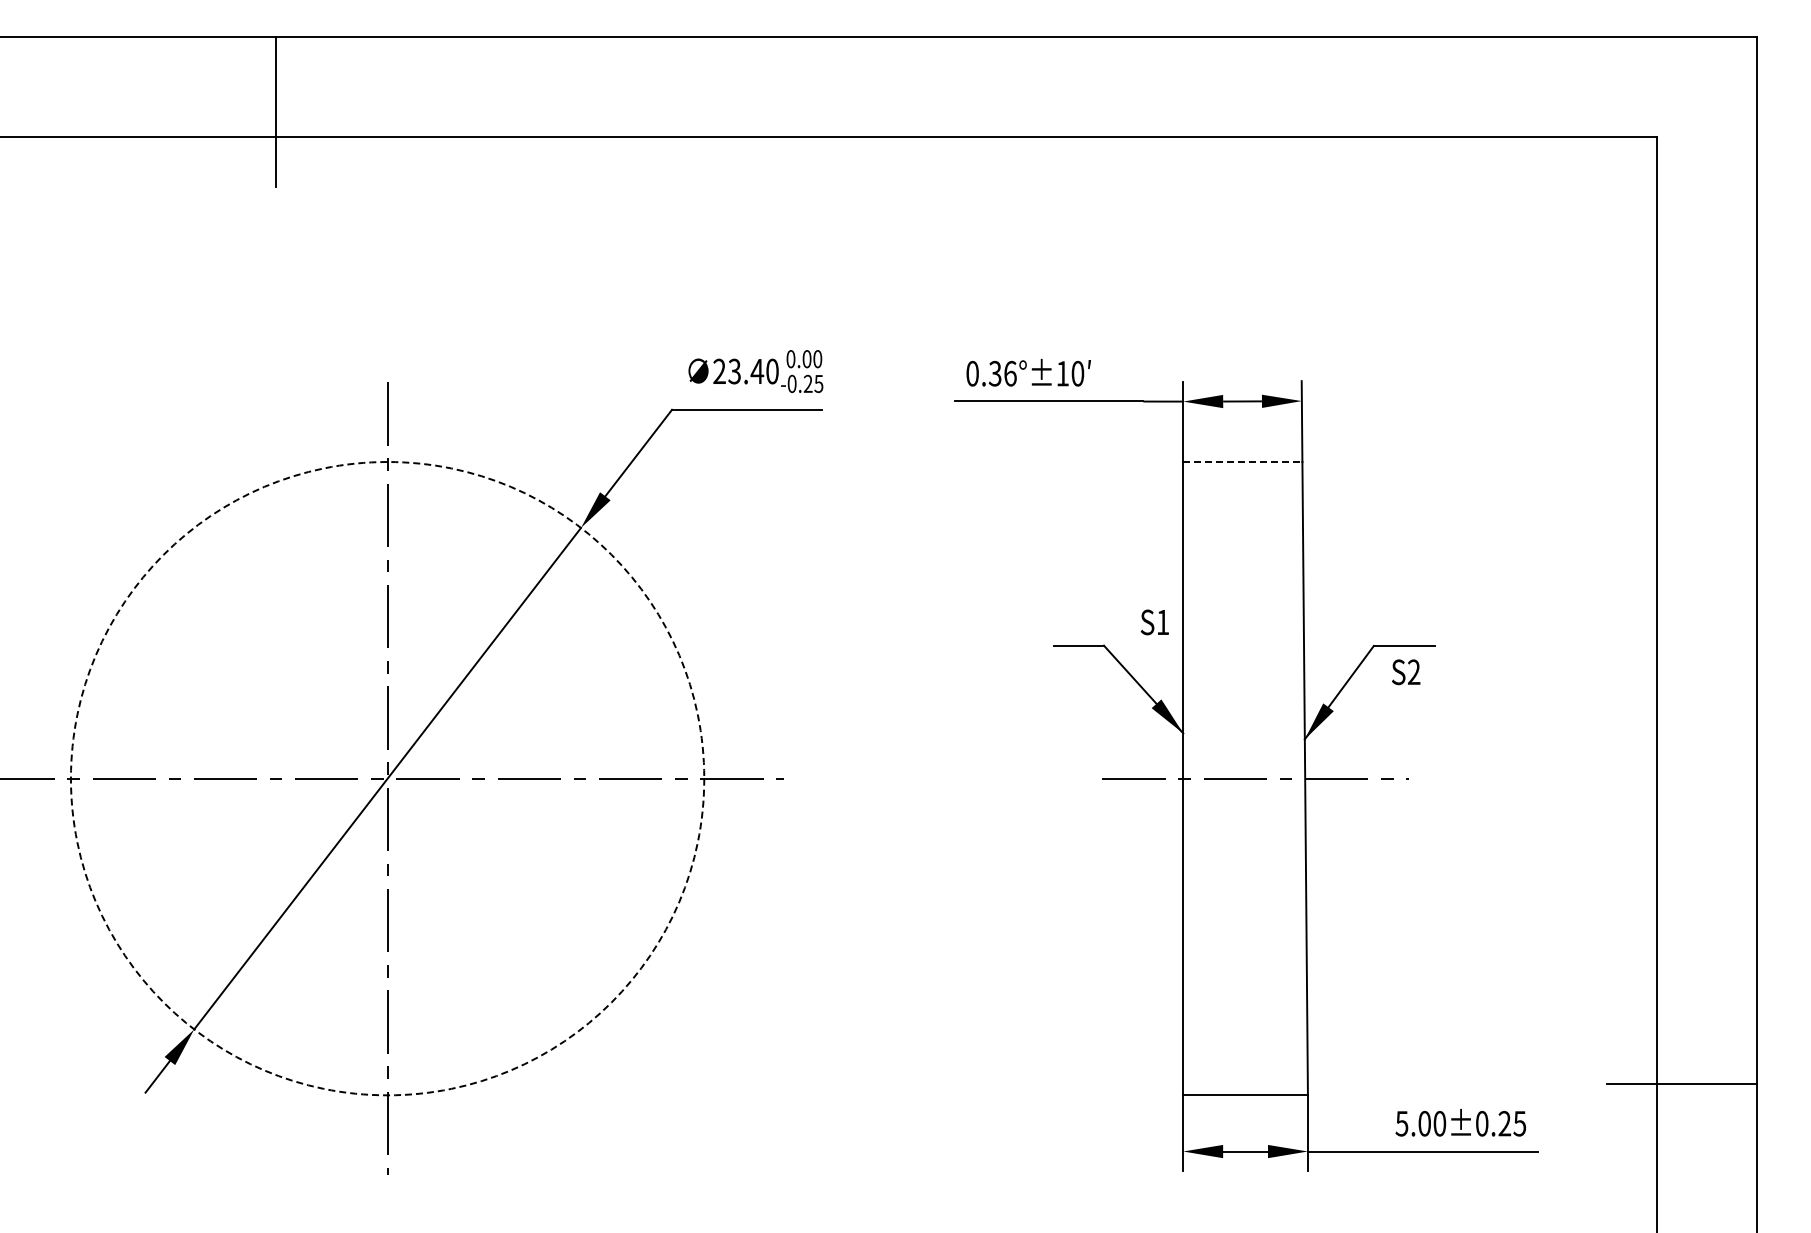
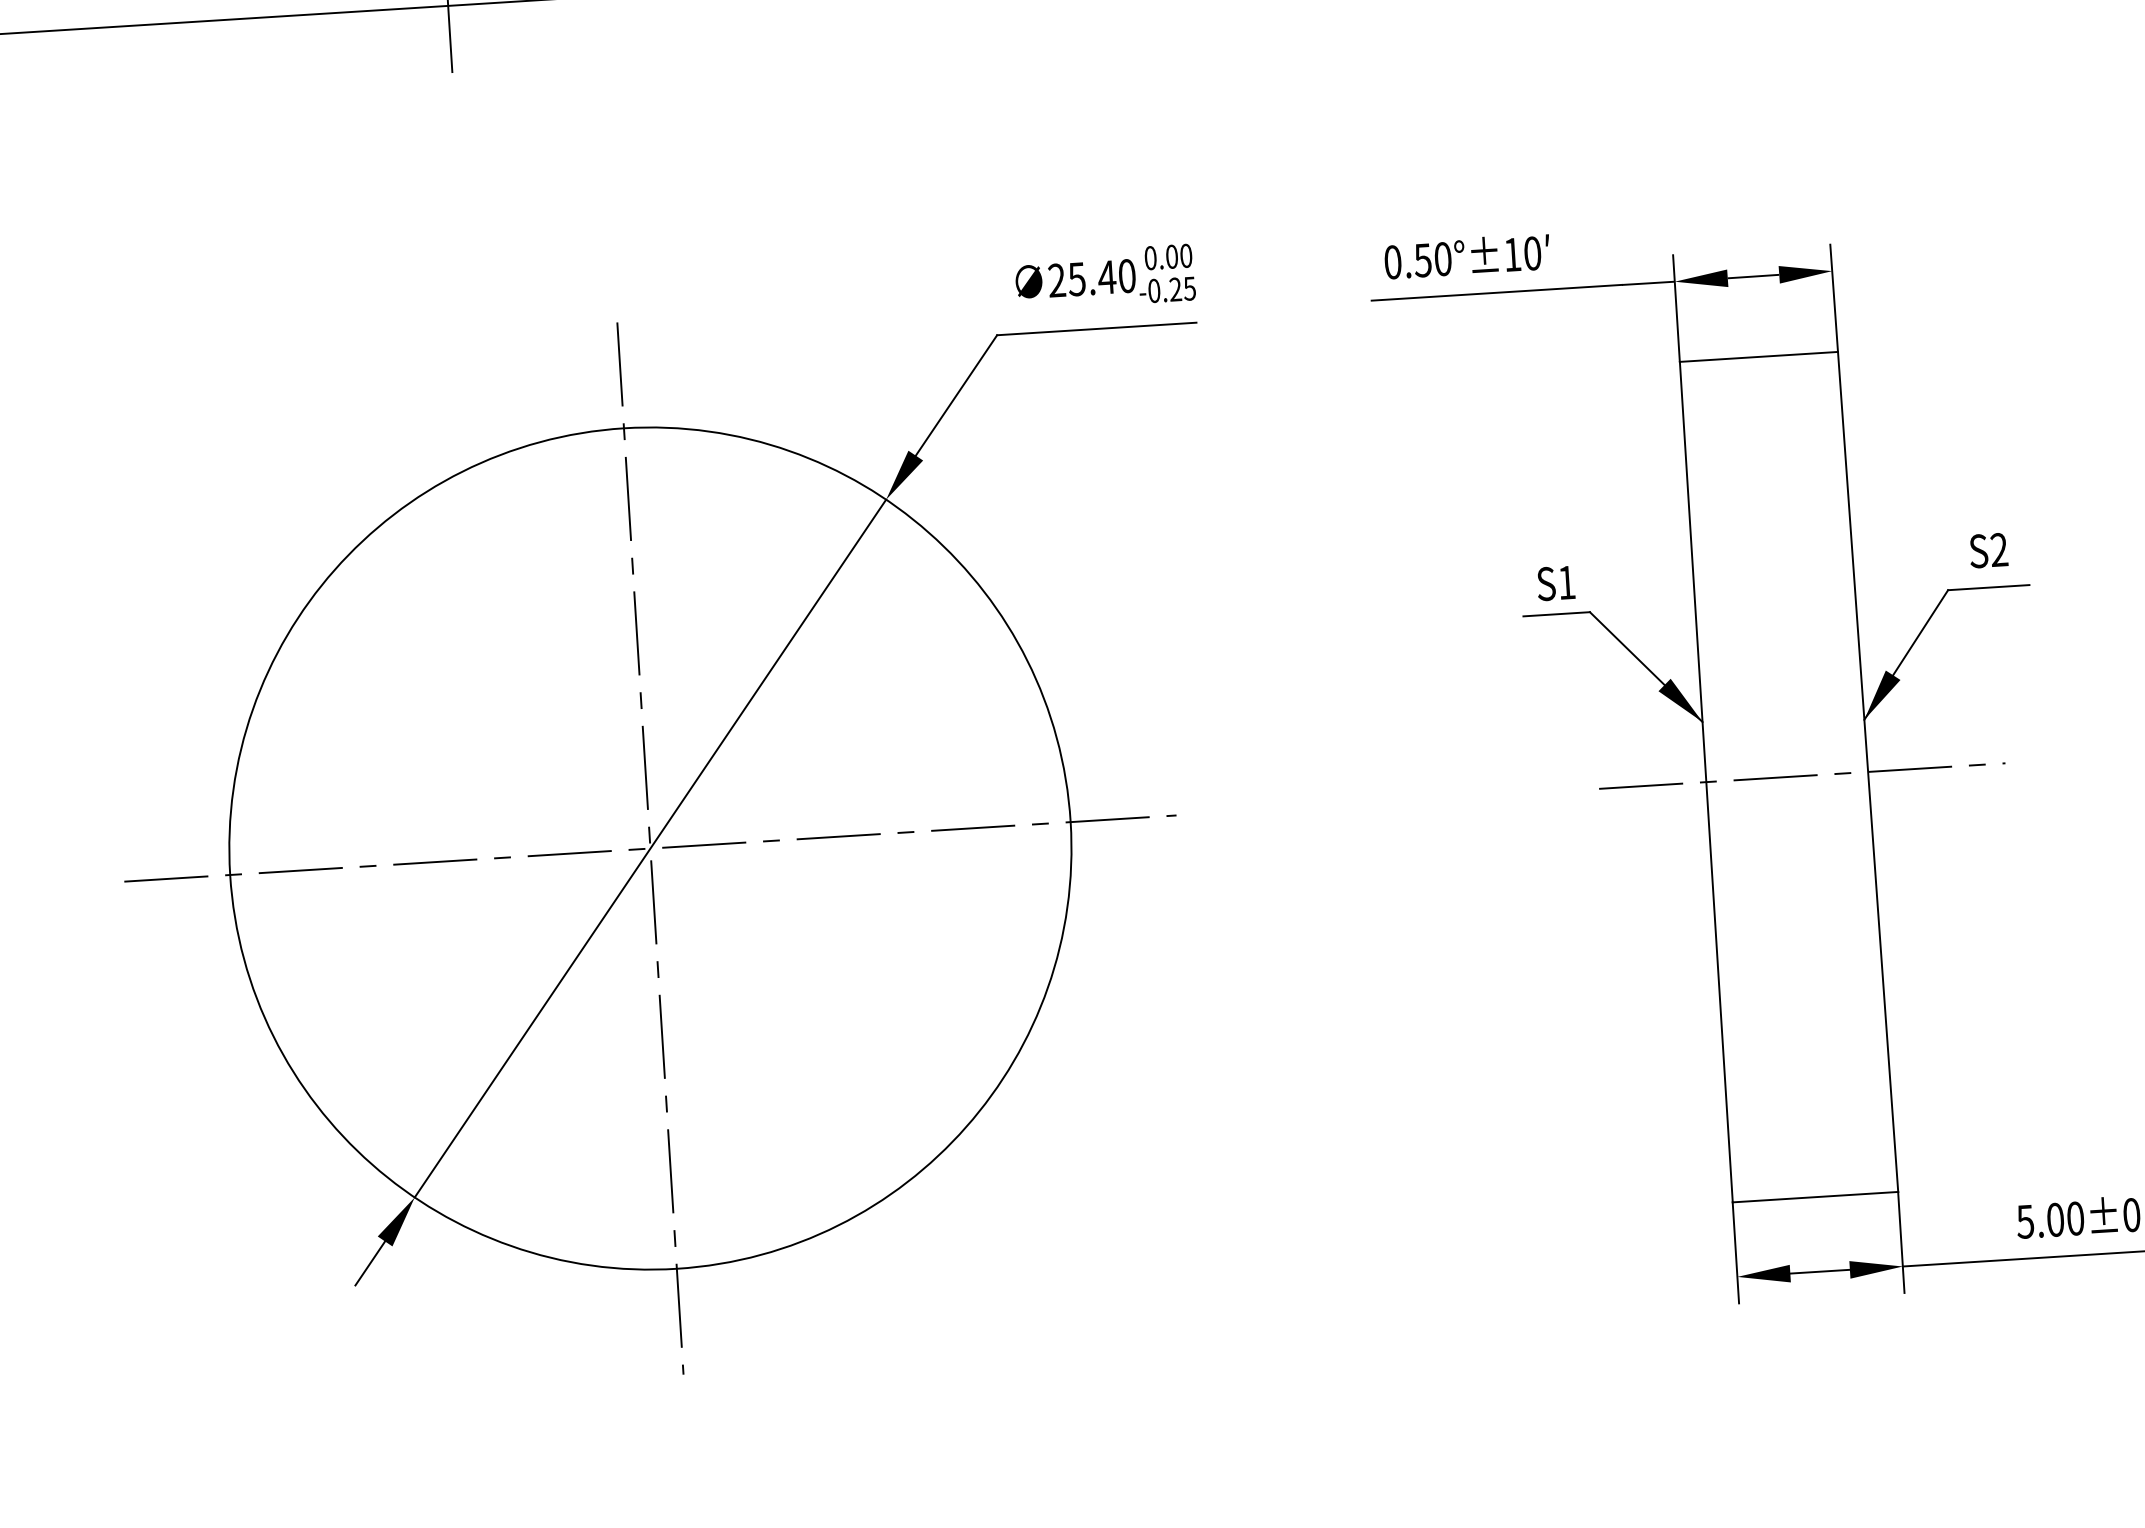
text: (734, 370) -> (1076, 277), 23.40 -> 25.40
text: (1002, 373) -> (1432, 259), 0.36°±10 -> 0.50°±10
line: (1242, 462) -> (1758, 357), dashed -> solid
text: (1154, 622) -> (1555, 583), moved
text: (1406, 672) -> (1989, 550), moved
circle: (387, 778) -> (650, 848), dashed -> solid

